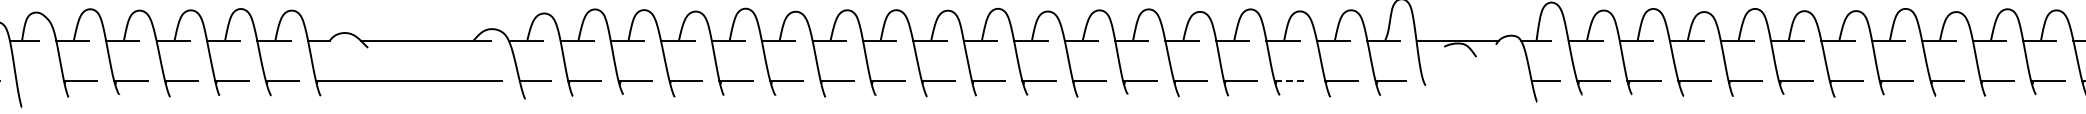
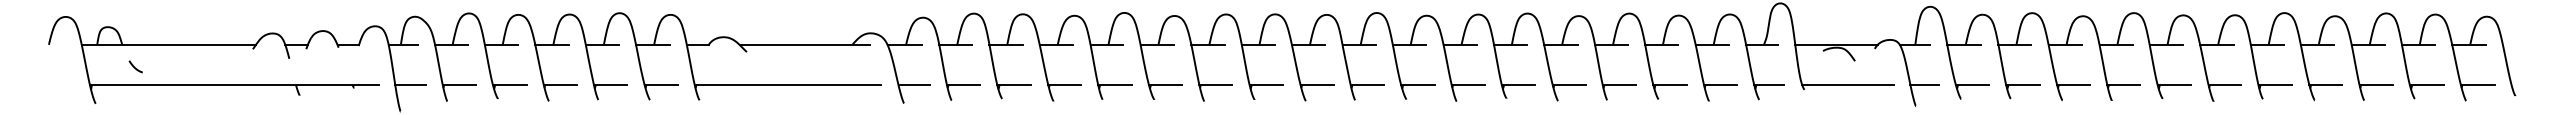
line: (31, 81) -> (410, 85), added
line: (1291, 81) -> (1670, 85), dashed -> solid
line: (1468, 81) -> (1847, 85), added

